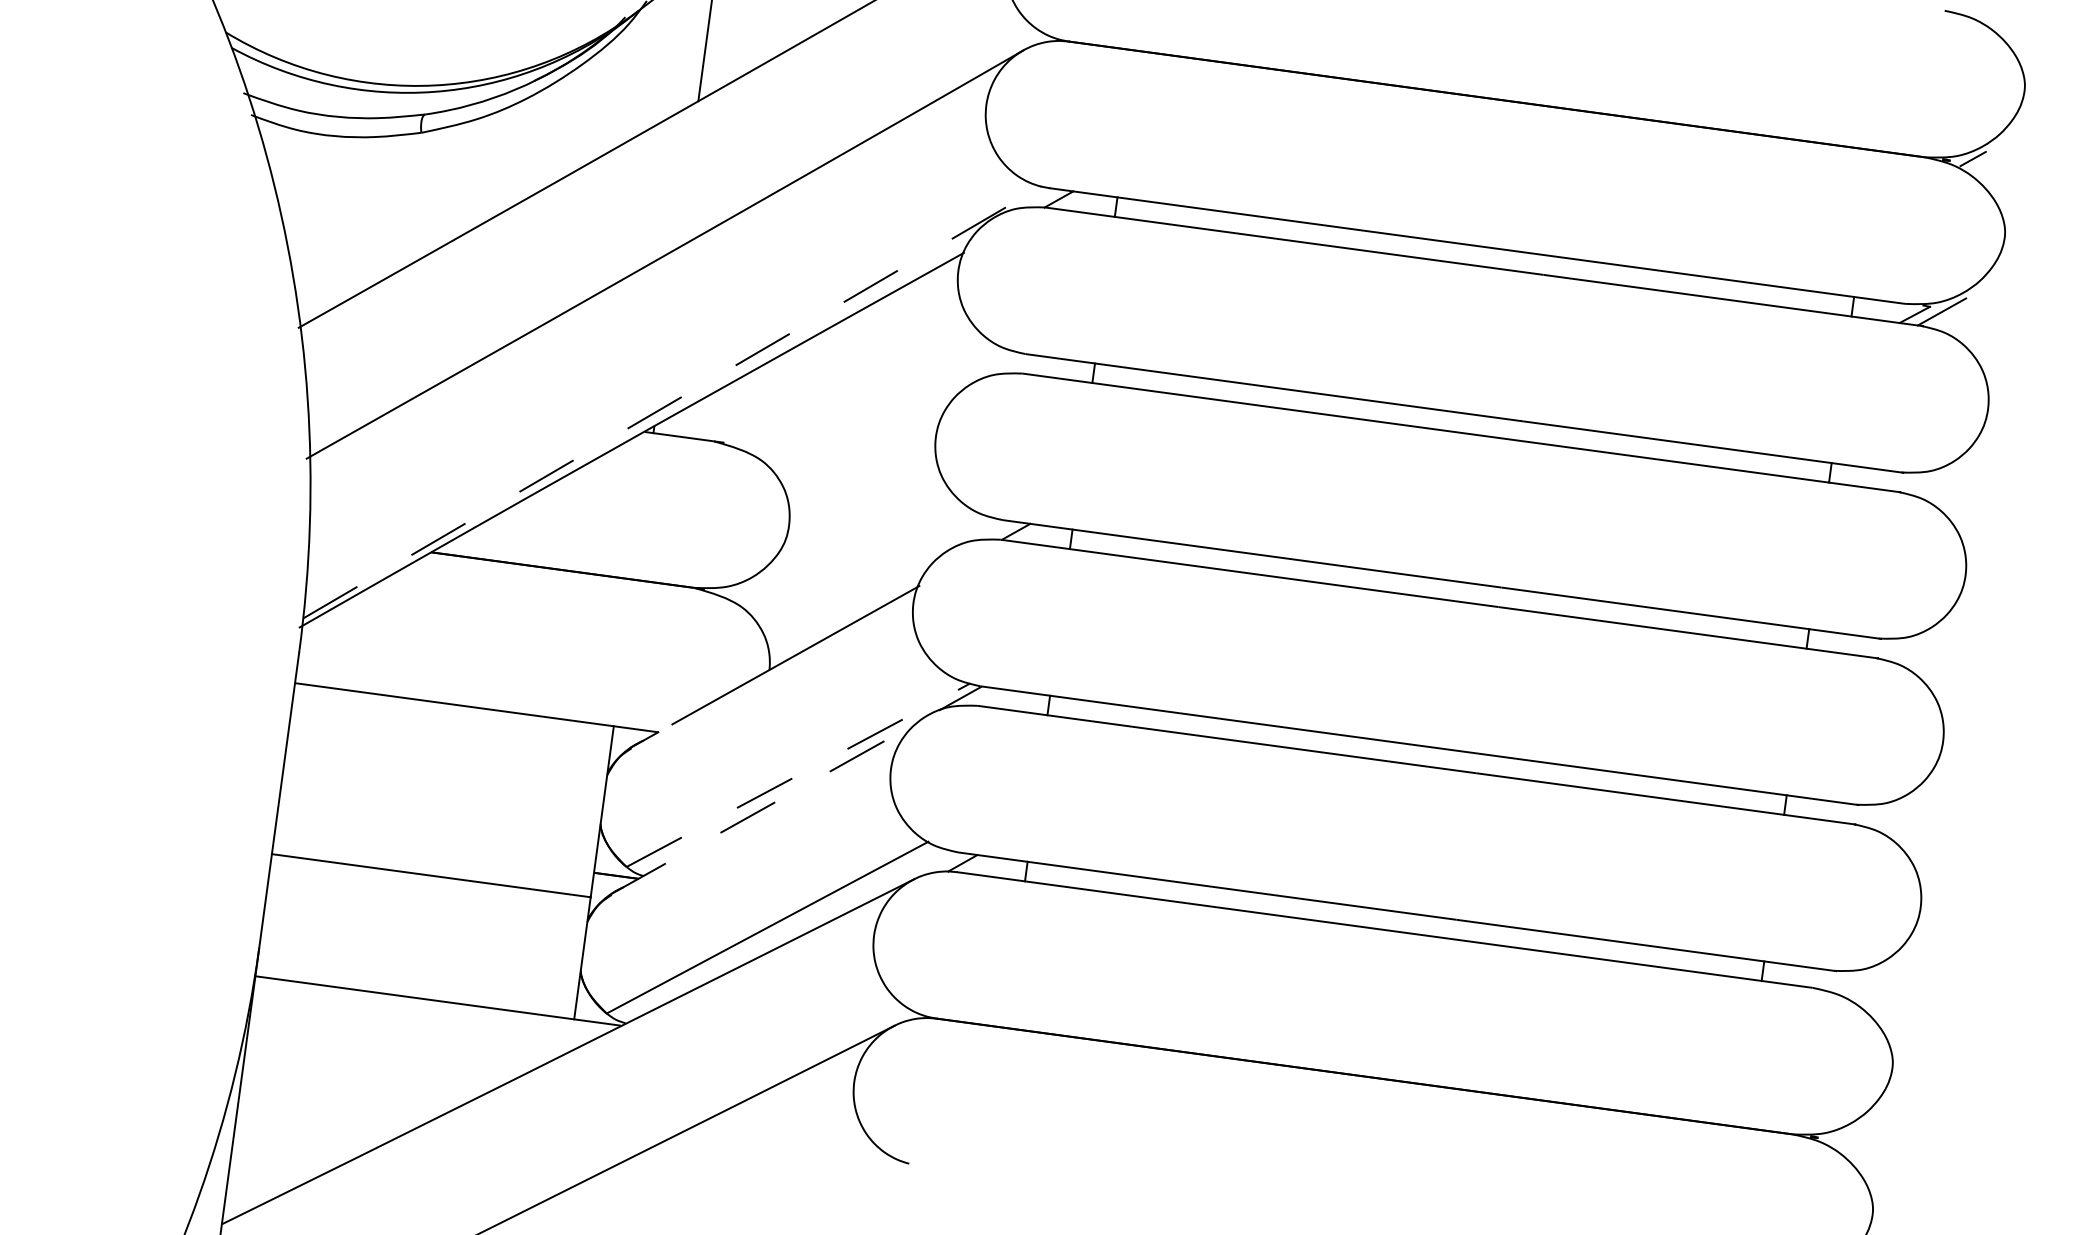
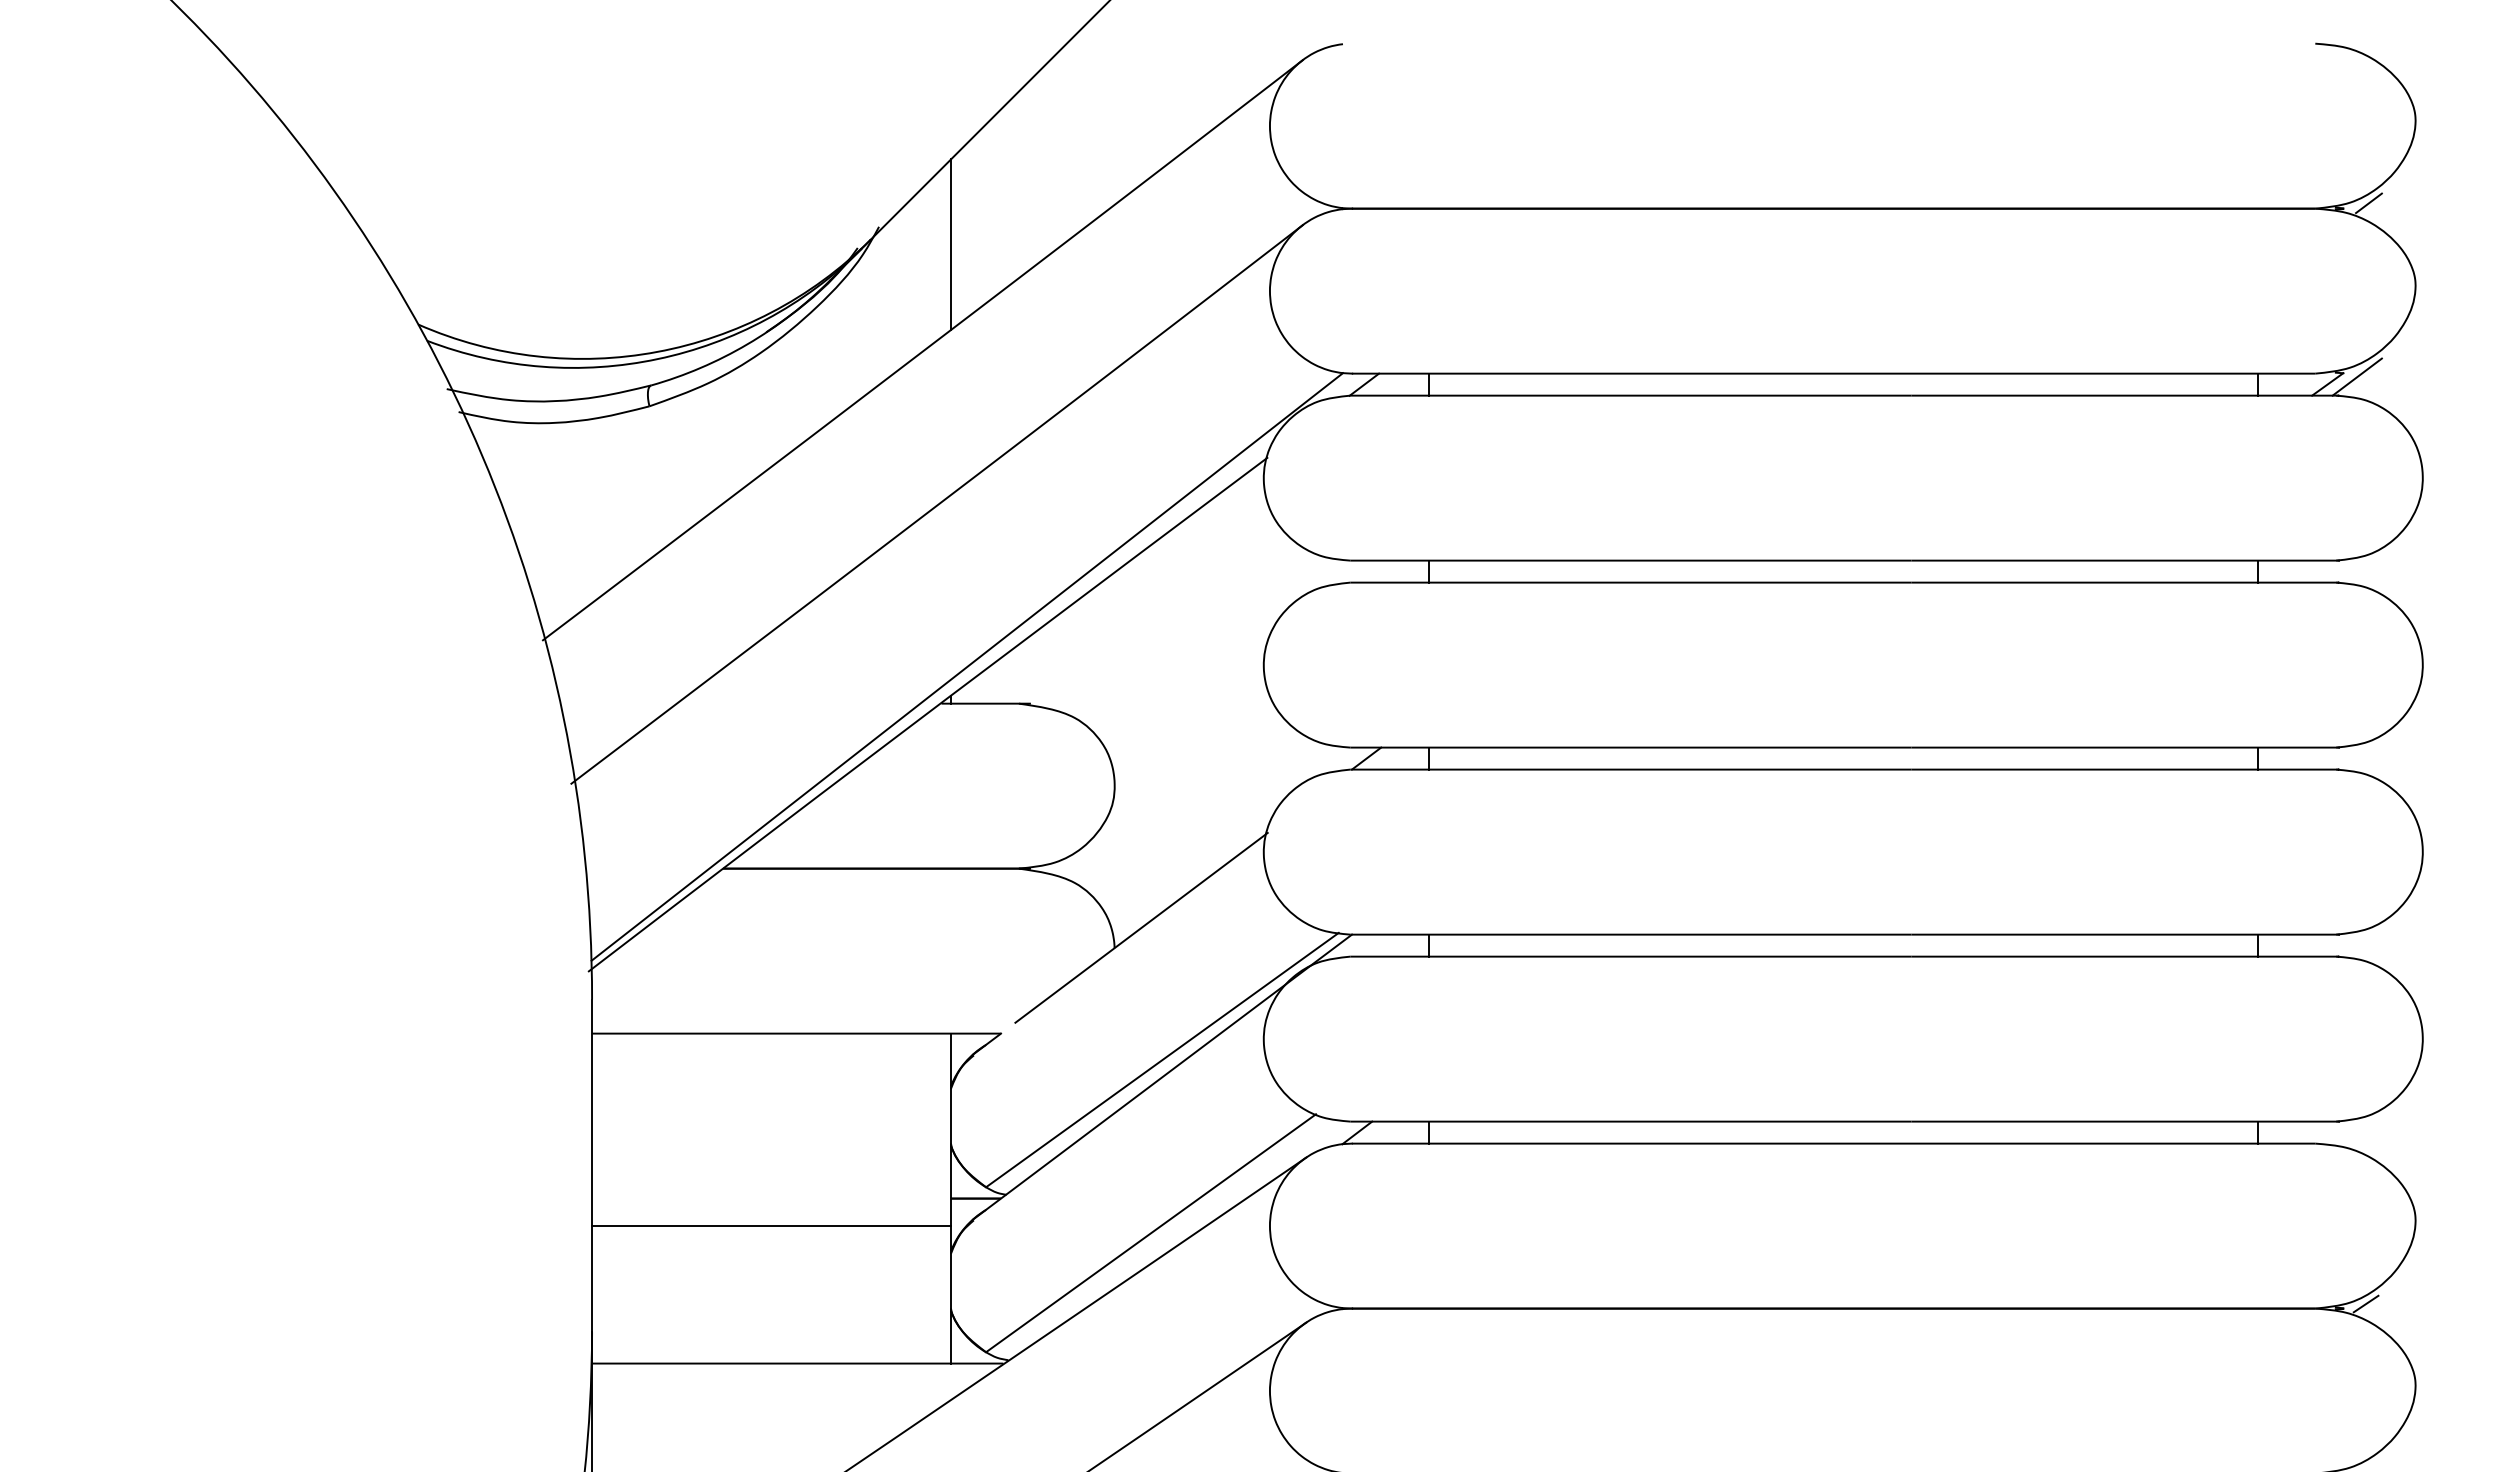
line: (672, 402) -> (967, 666), dashed -> solid
line: (798, 774) -> (1162, 1059), dashed -> solid
line: (796, 789) -> (1162, 1076), dashed -> solid
line: (1837, 1135) -> (2365, 1303), added

